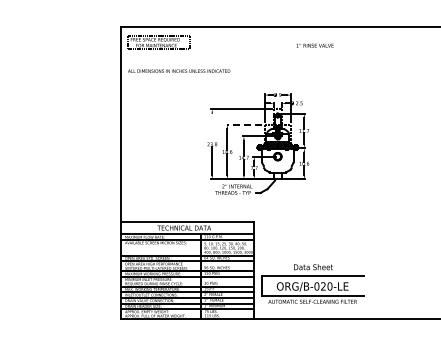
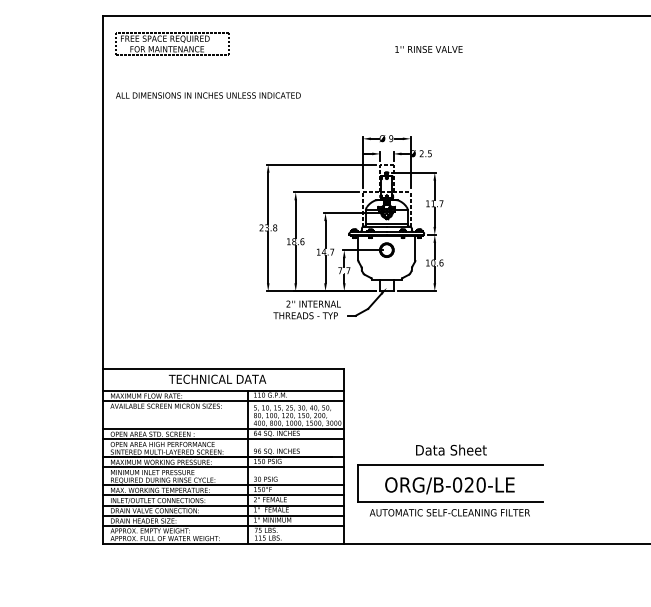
text: (314, 45) -> (427, 49), moved
line: (244, 124) -> (326, 191), dashed -> solid
line: (212, 127) -> (268, 197), added

